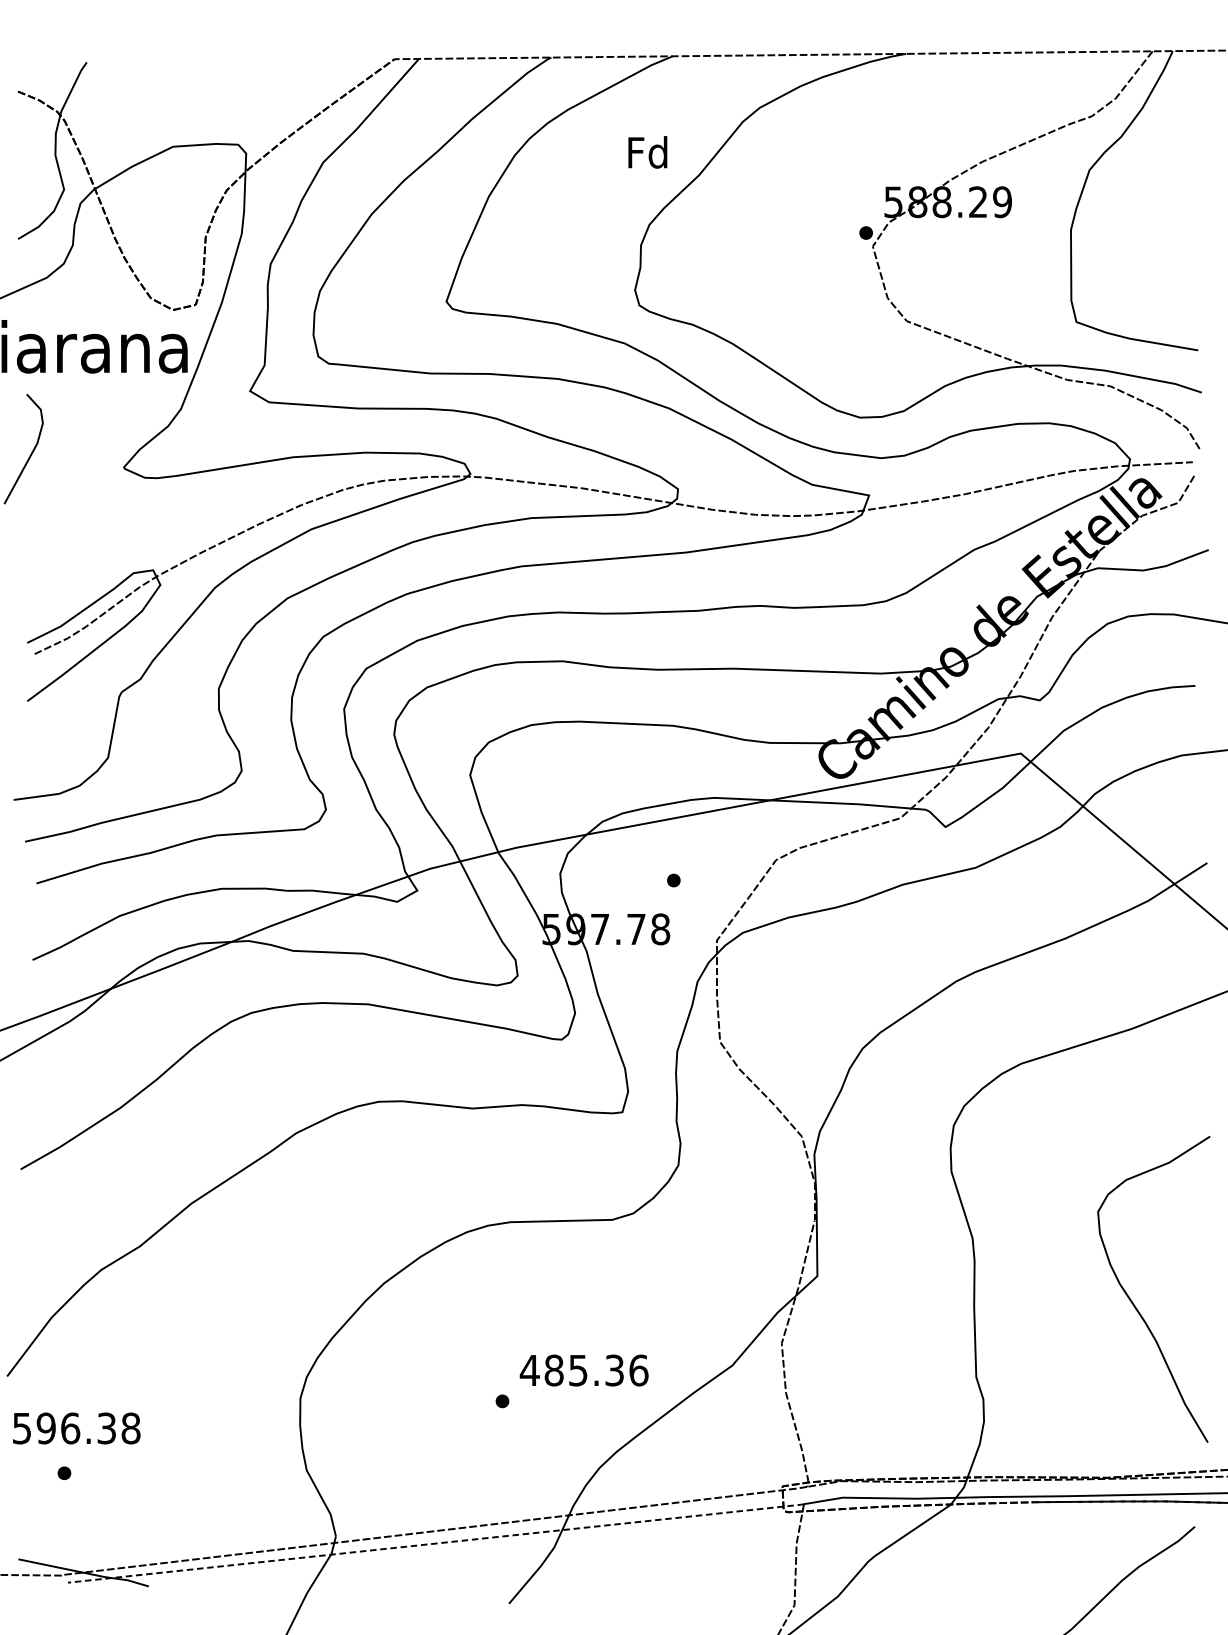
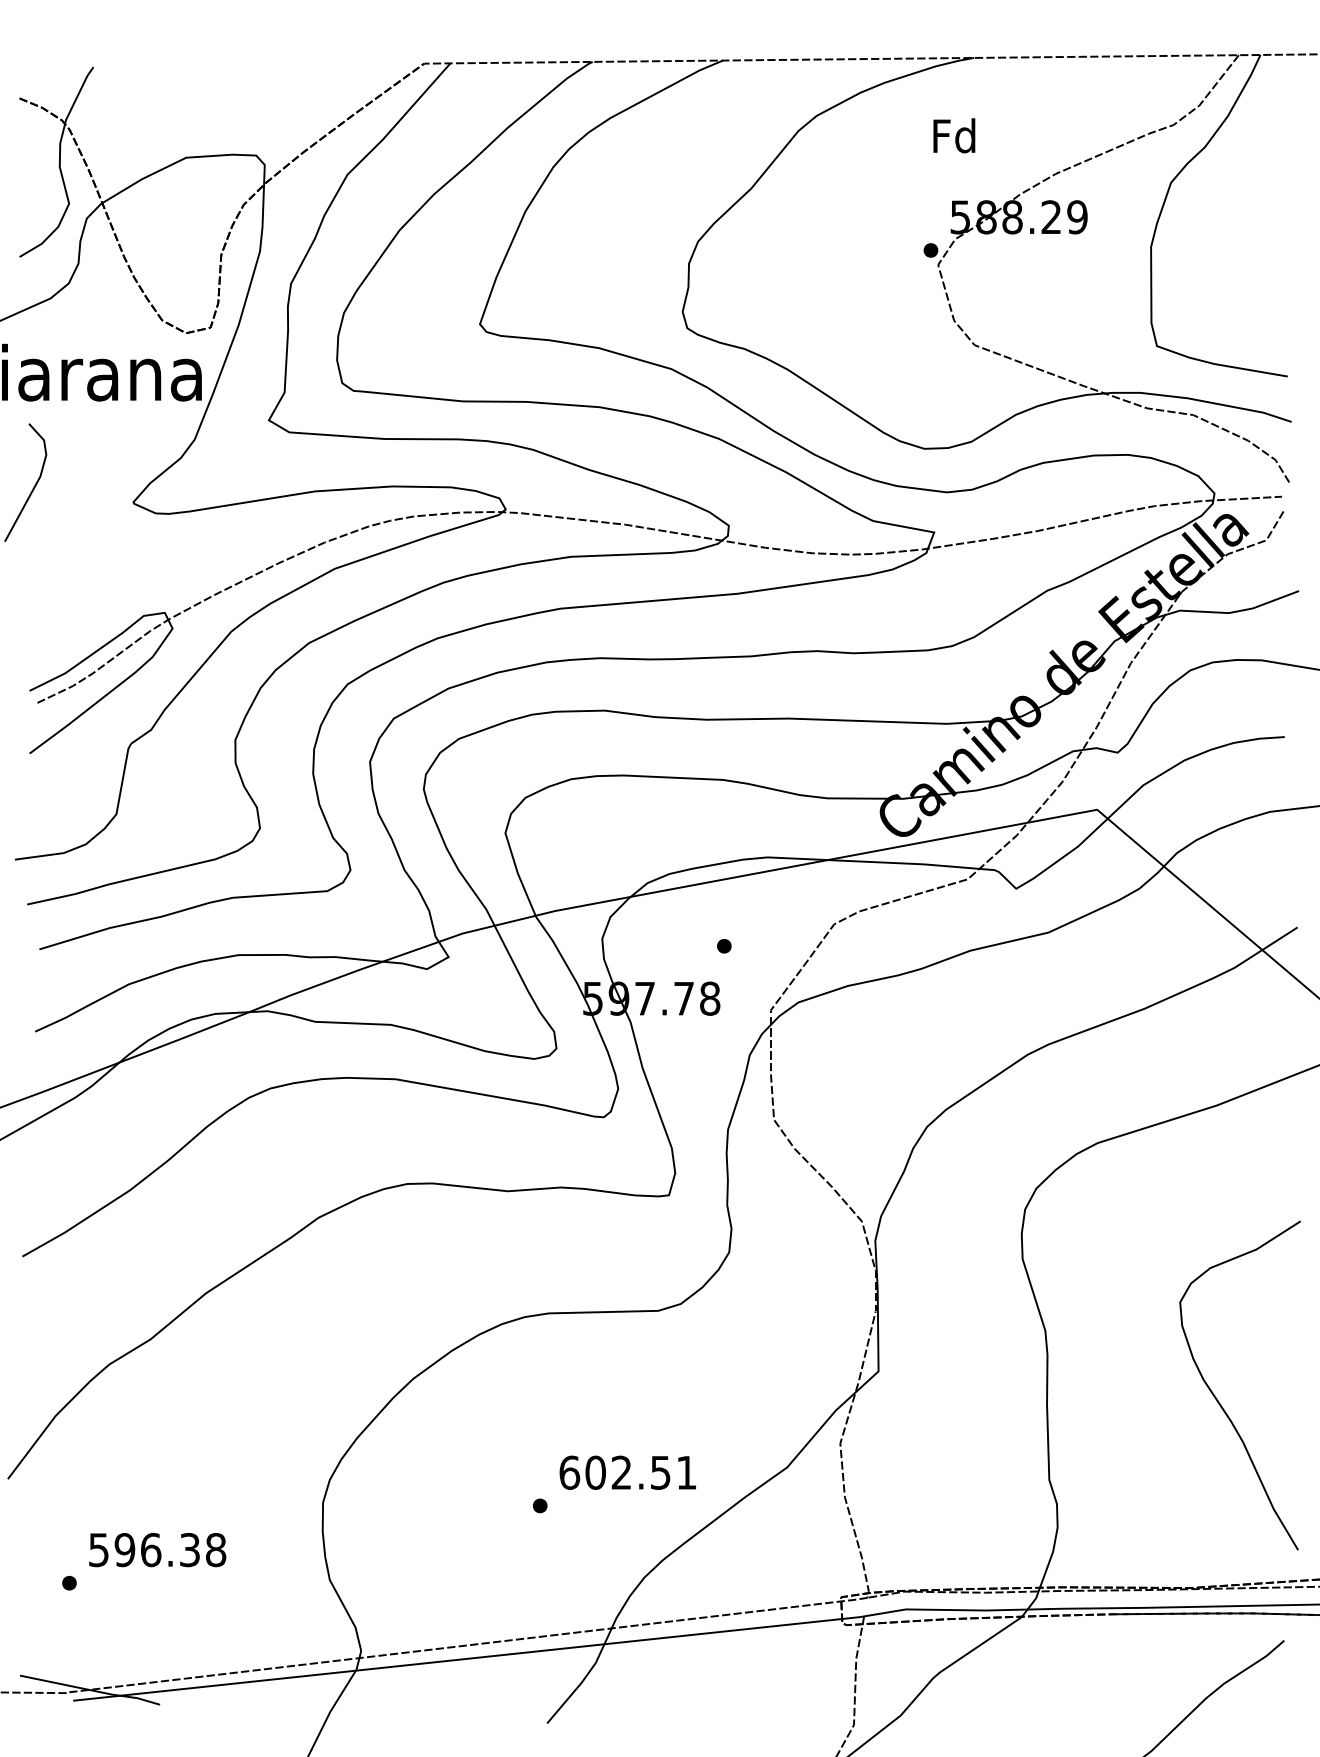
text: (647, 152) -> (954, 135), moved
text: (583, 1370) -> (627, 1472), 485.36 -> 602.51
text: (76, 1428) -> (157, 1550), moved
line: (436, 1543) -> (469, 1658), dashed -> solid

